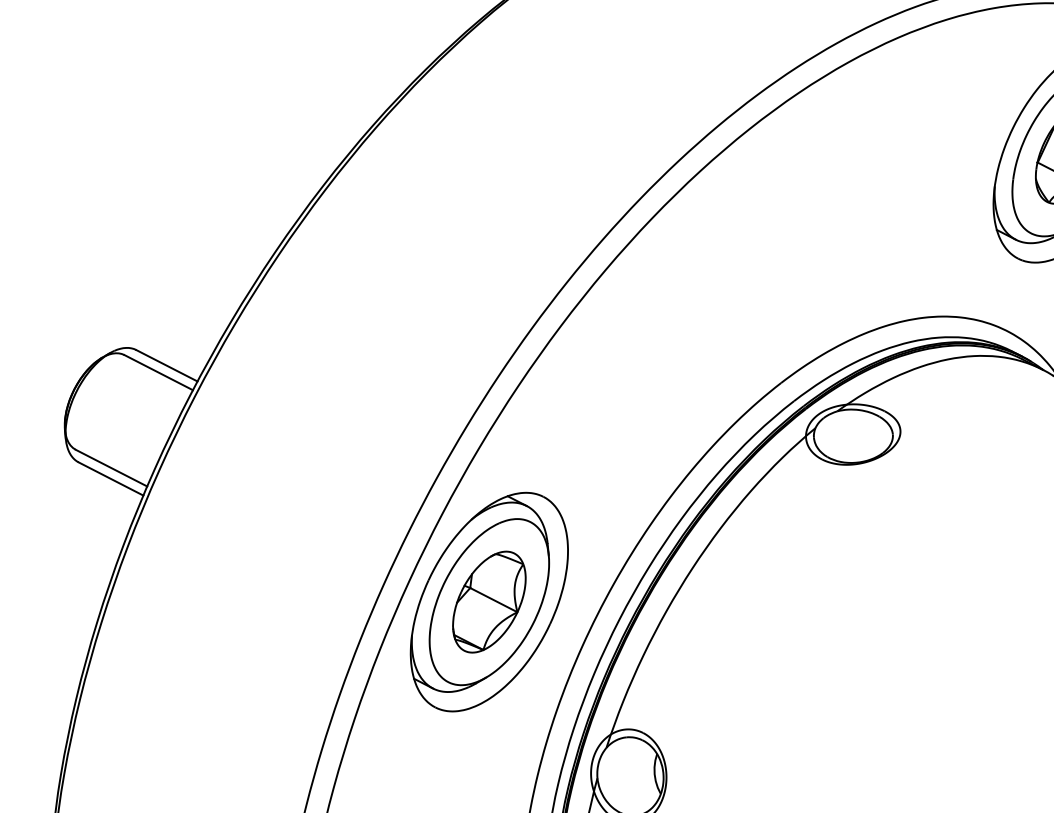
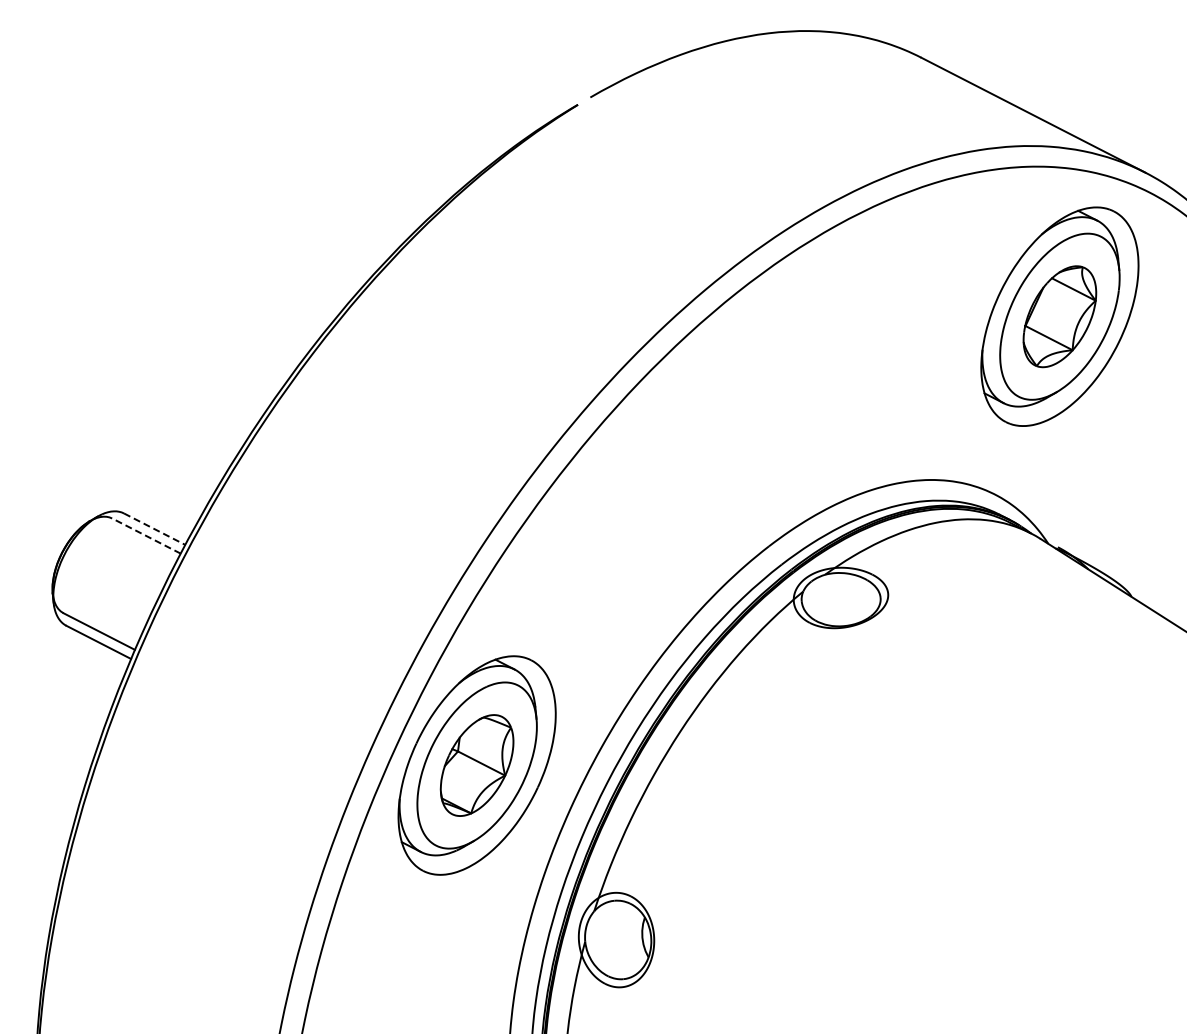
line: (167, 366) -> (155, 529), solid -> dashed
line: (158, 372) -> (146, 535), solid -> dashed

